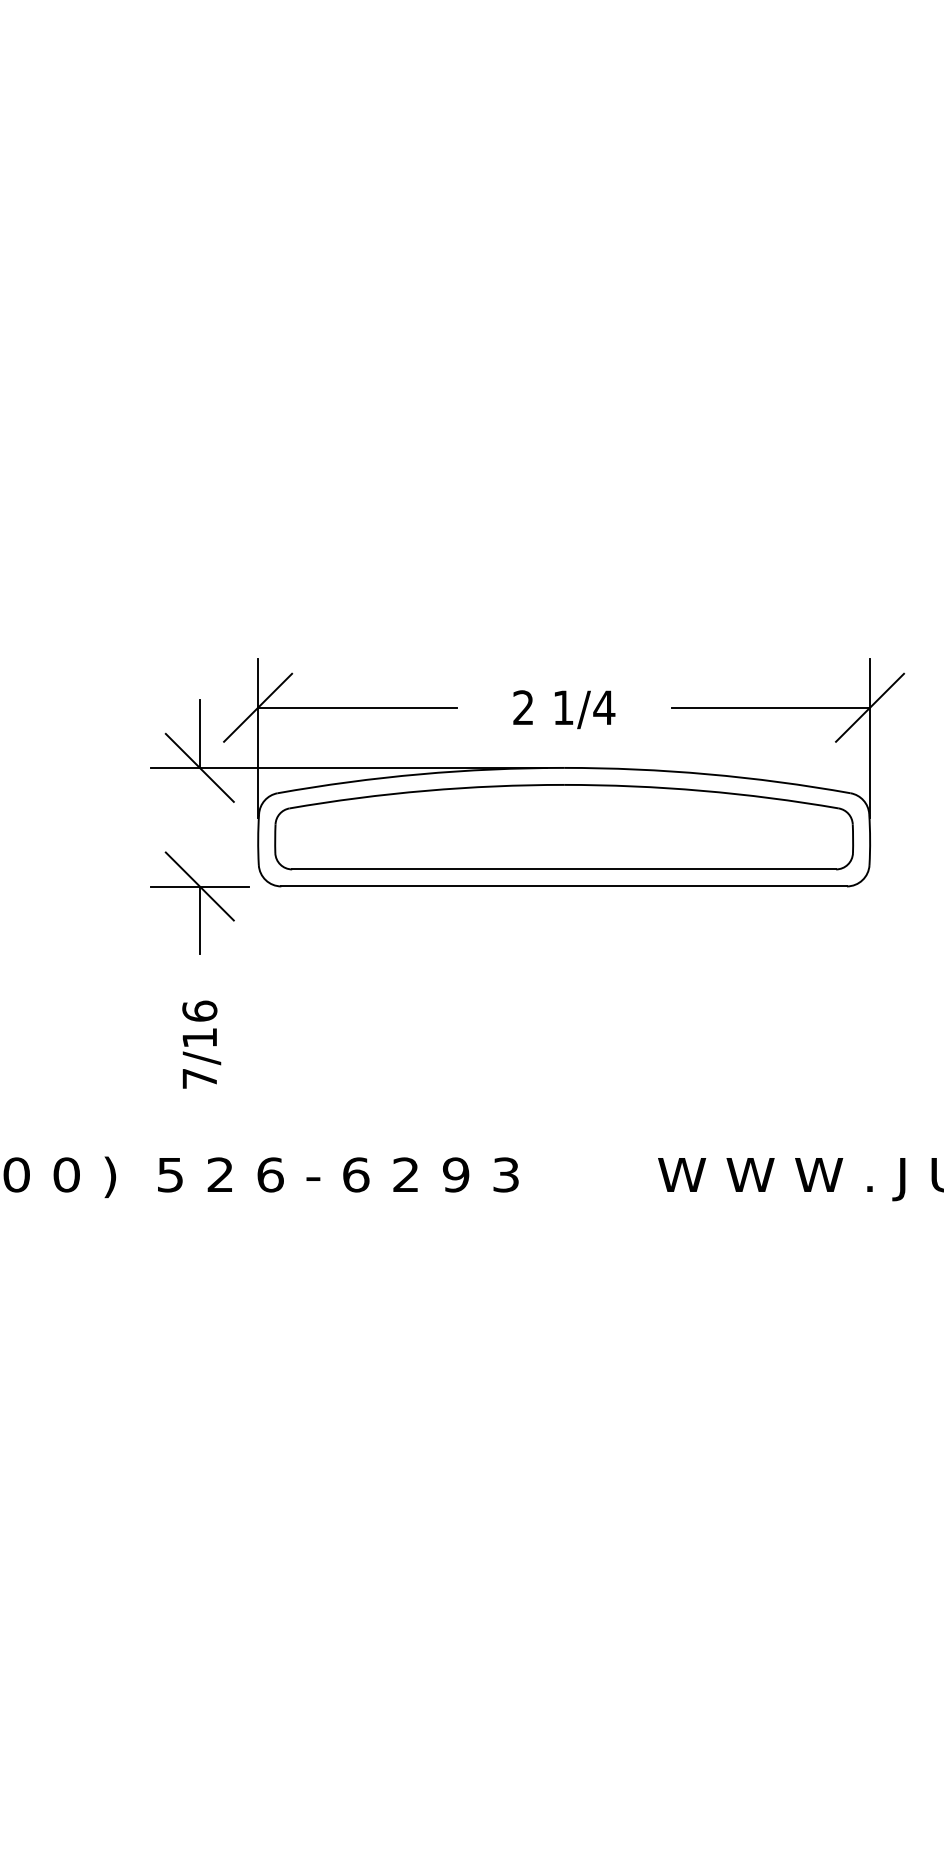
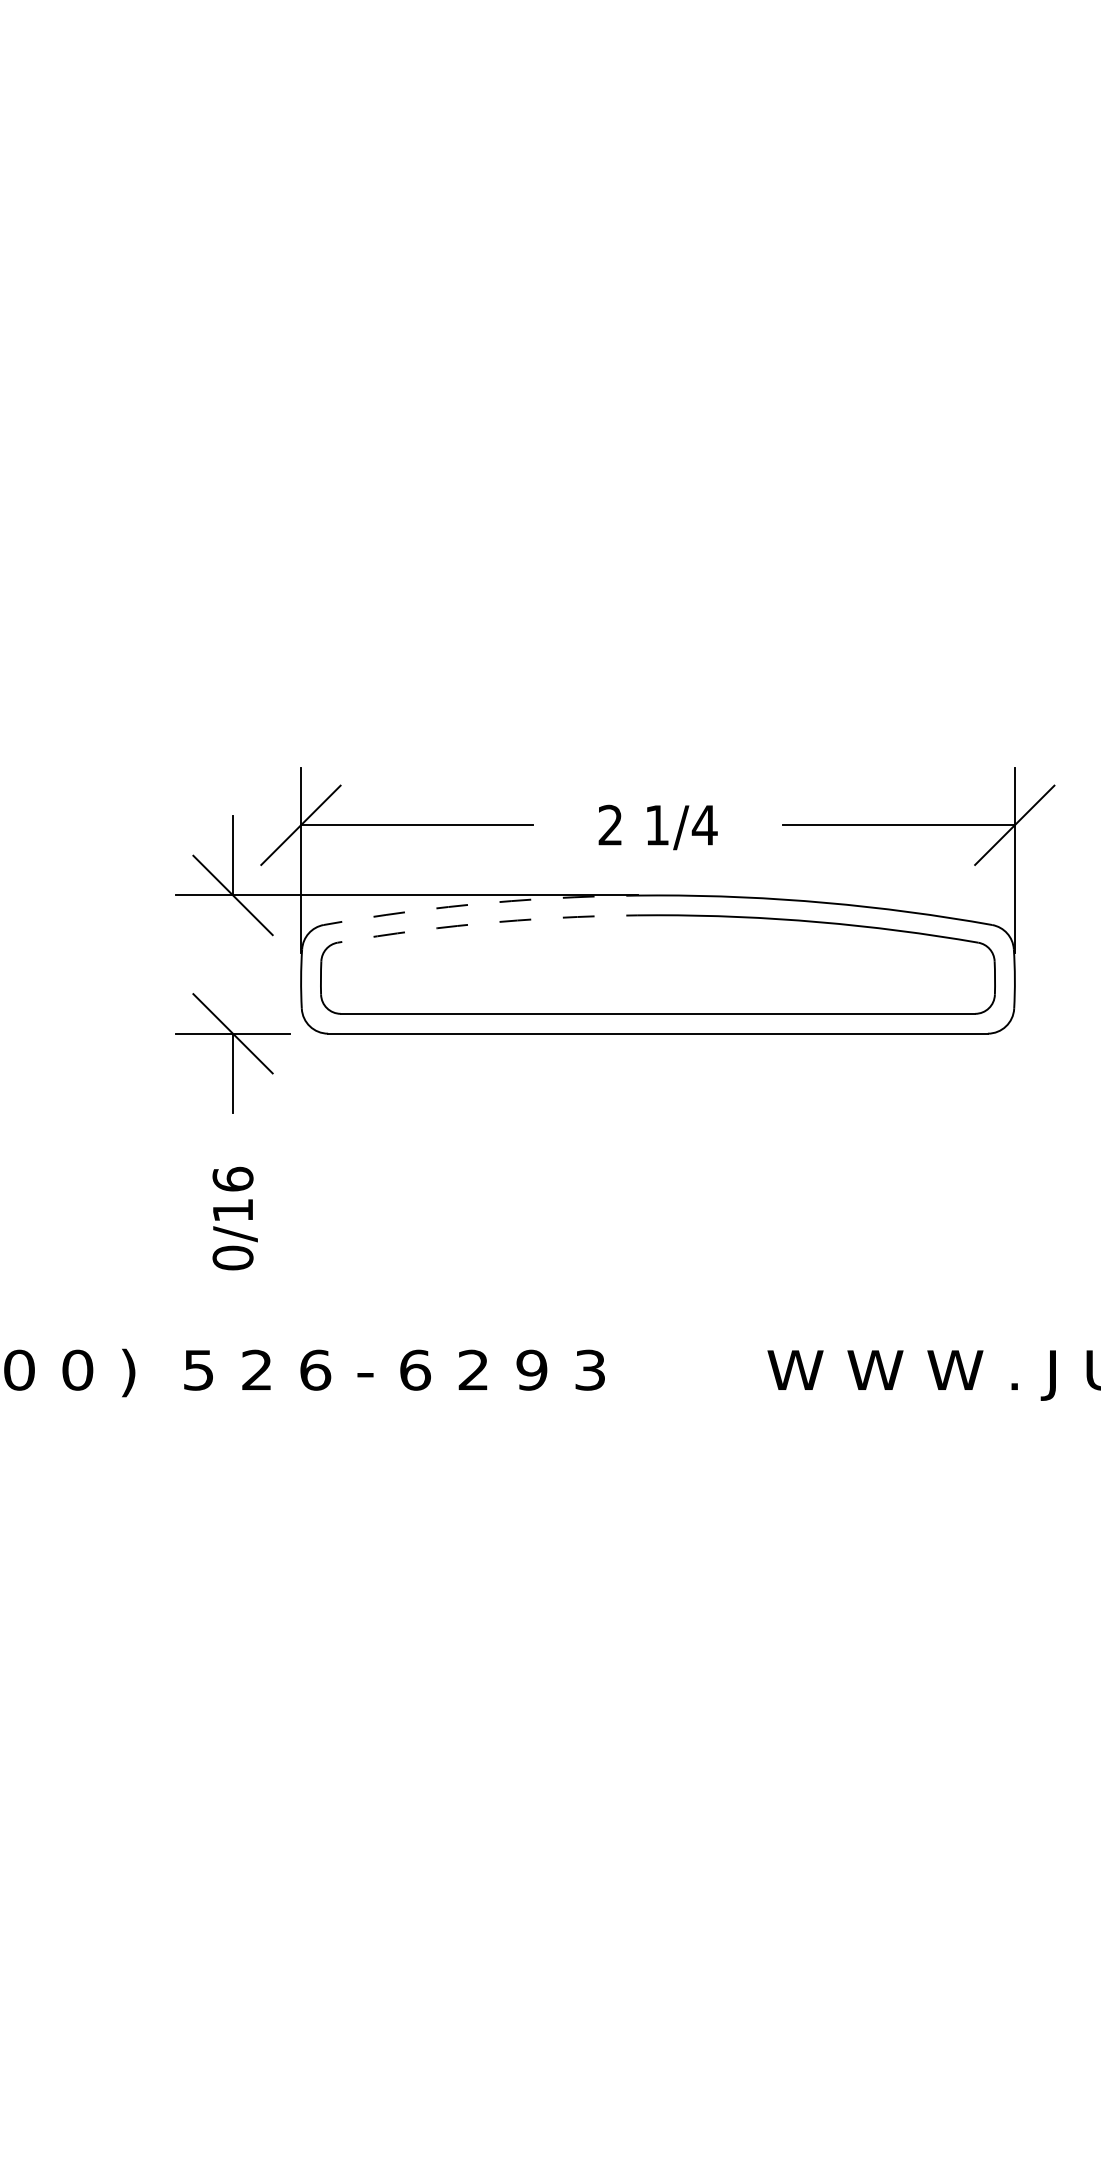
arc: (420, 773) -> (490, 902), solid -> dashed
arc: (426, 791) -> (497, 922), solid -> dashed
text: (199, 1078) -> (232, 1257), 7/16 -> 0/16

